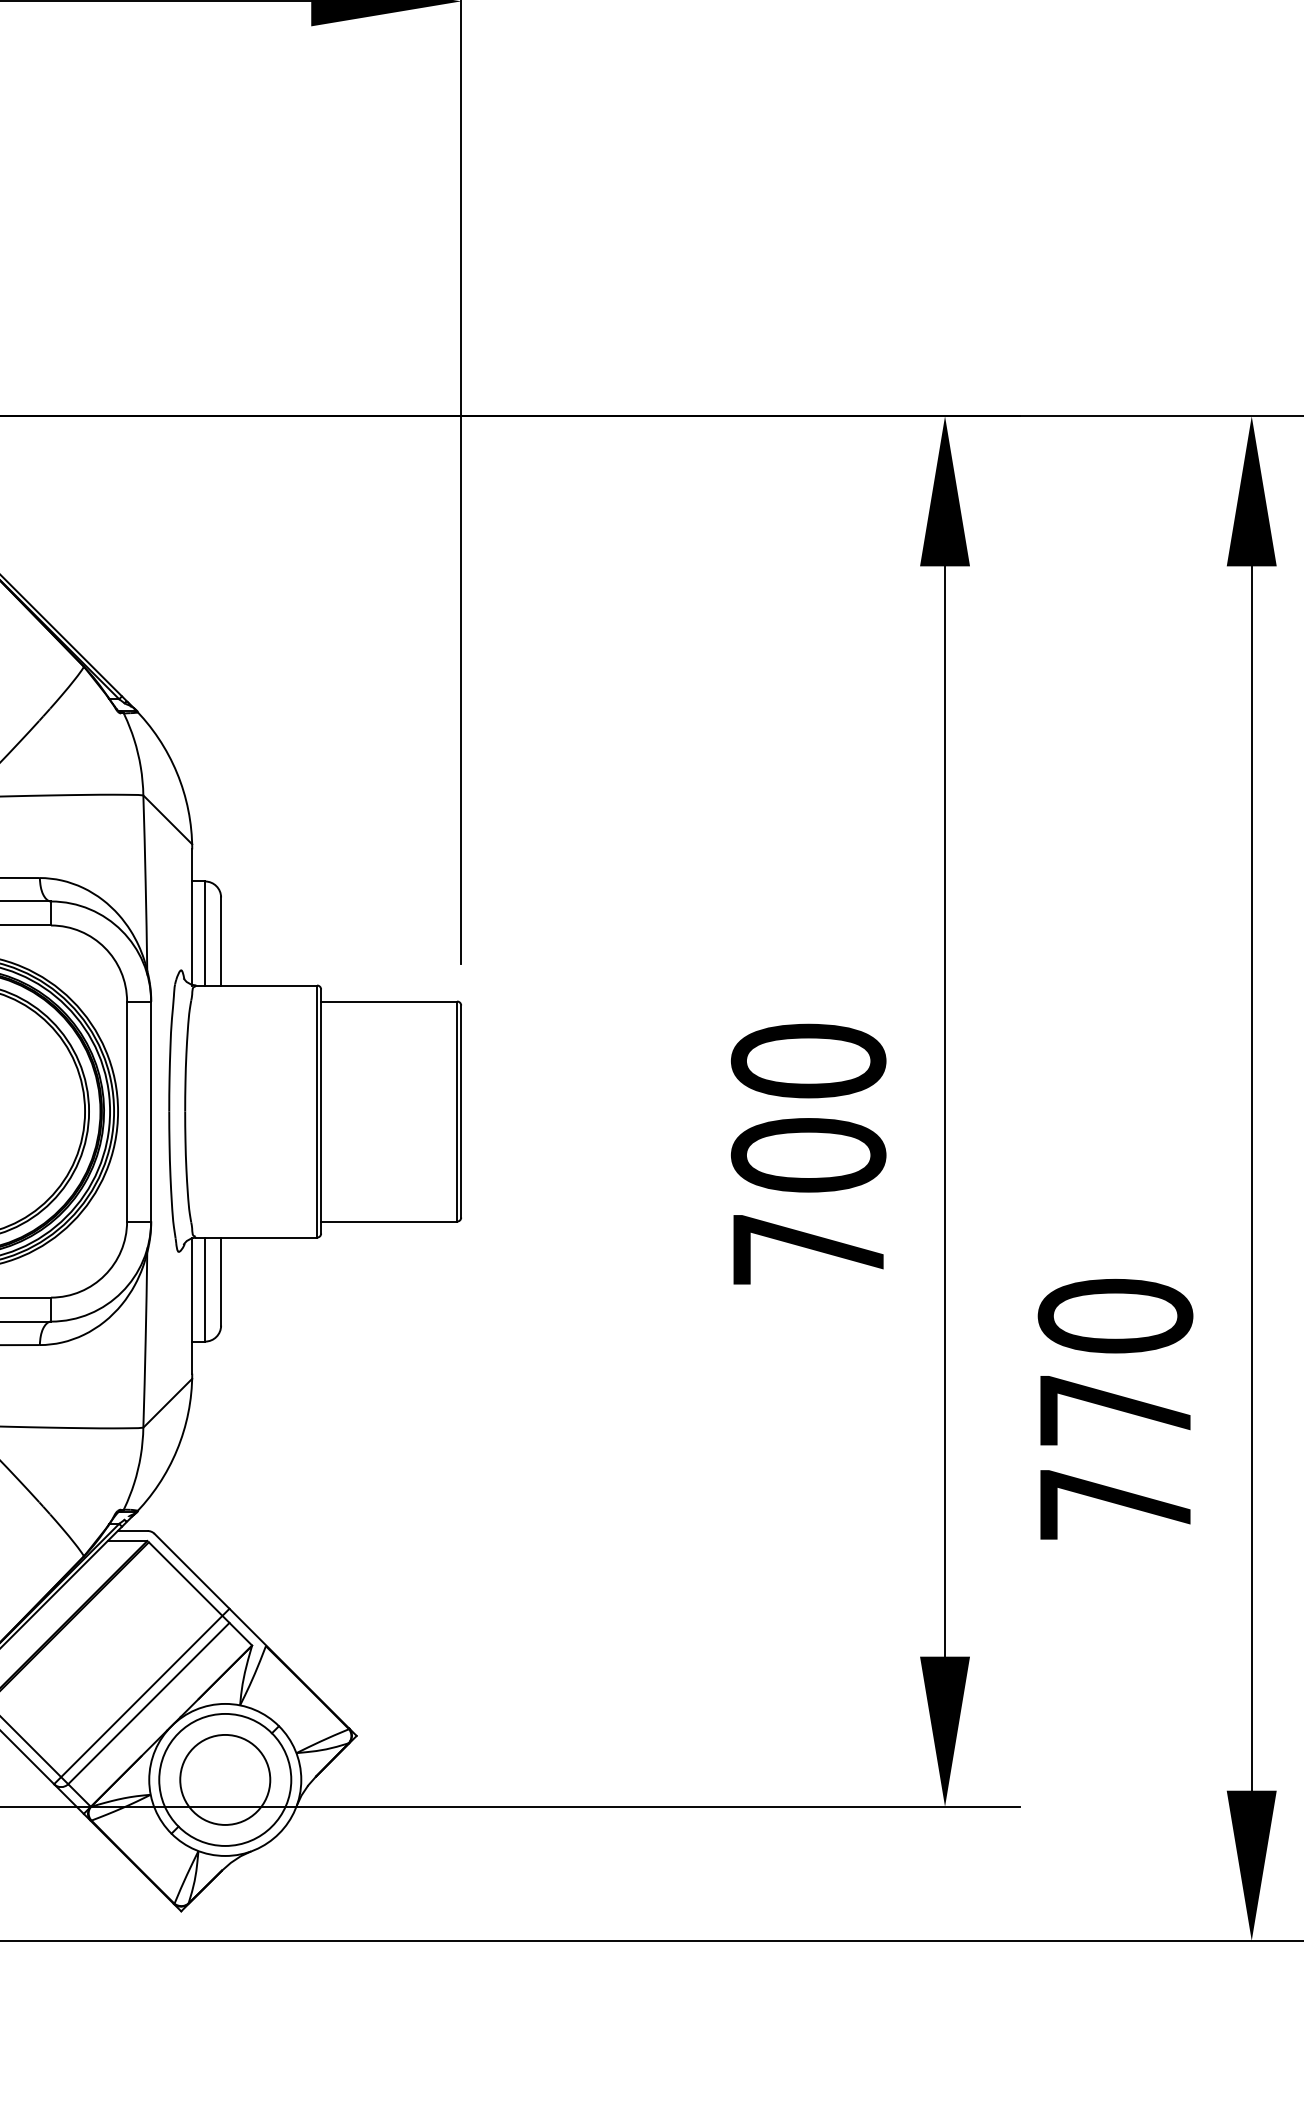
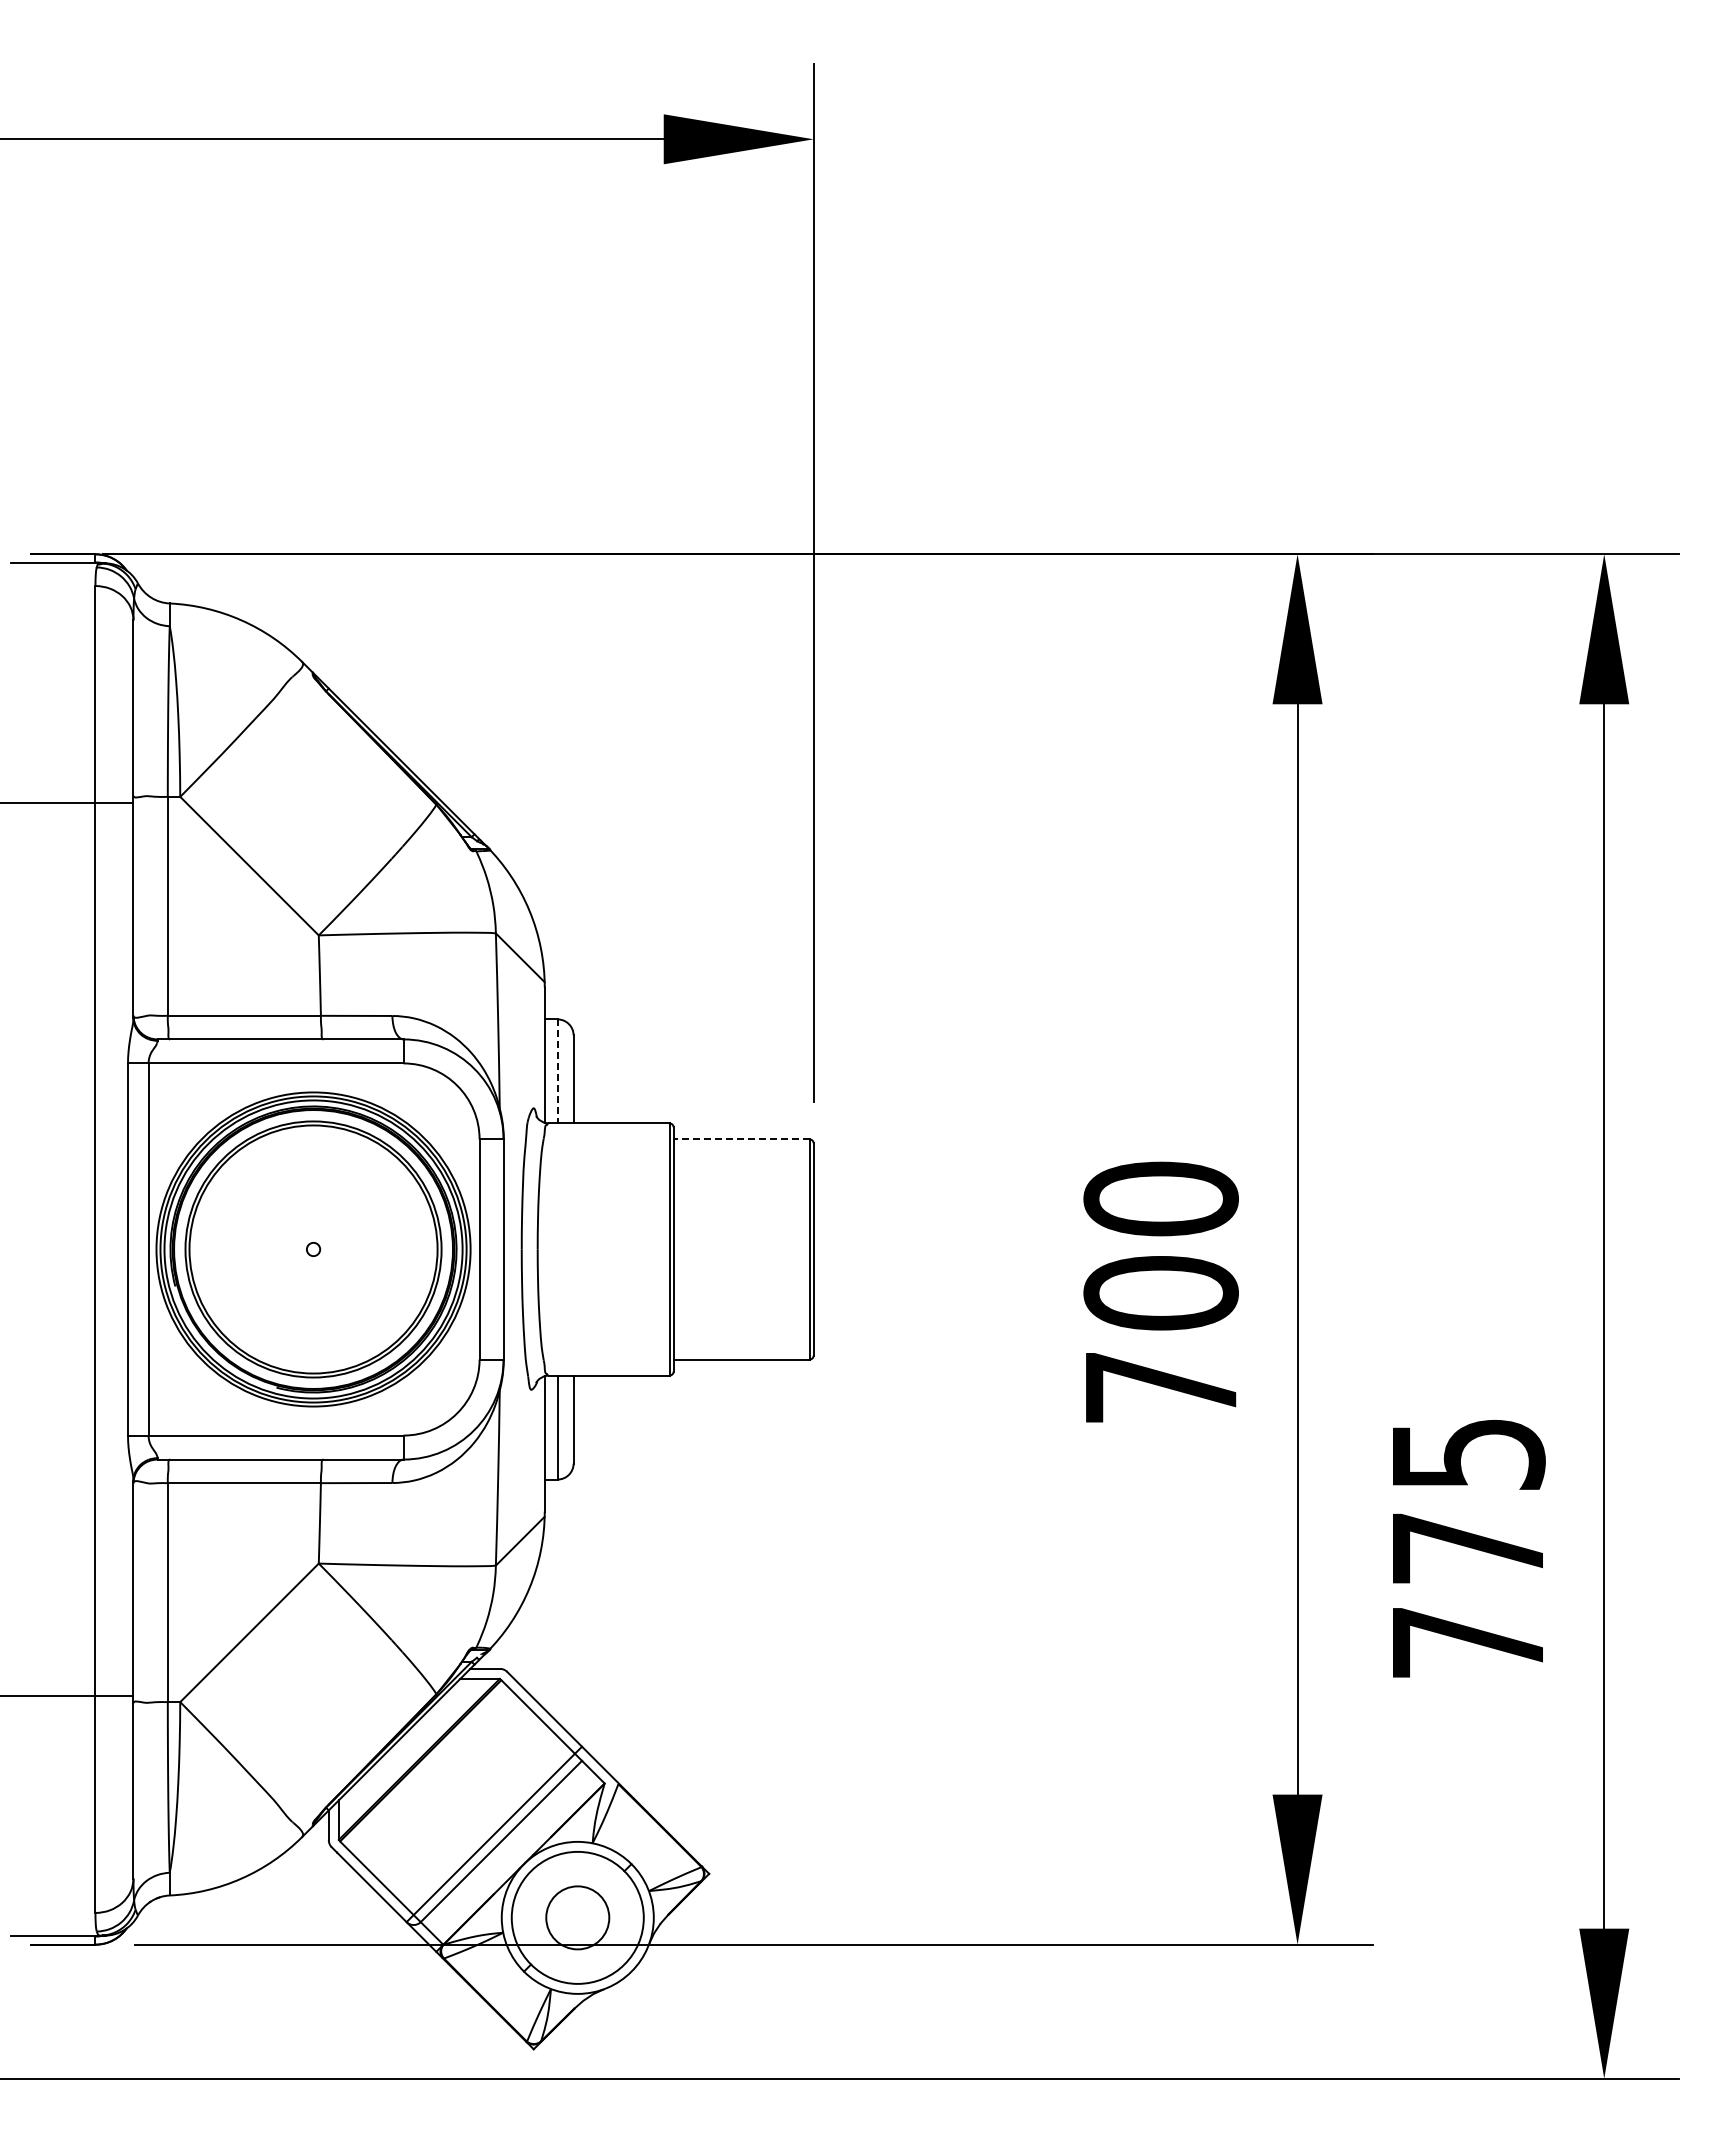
line: (204, 933) -> (557, 1071), solid -> dashed
line: (388, 1001) -> (741, 1139), solid -> dashed
text: (1114, 1315) -> (1467, 1453), 770 -> 775
circle: (224, 1779) -> (577, 1917), size x0.7

